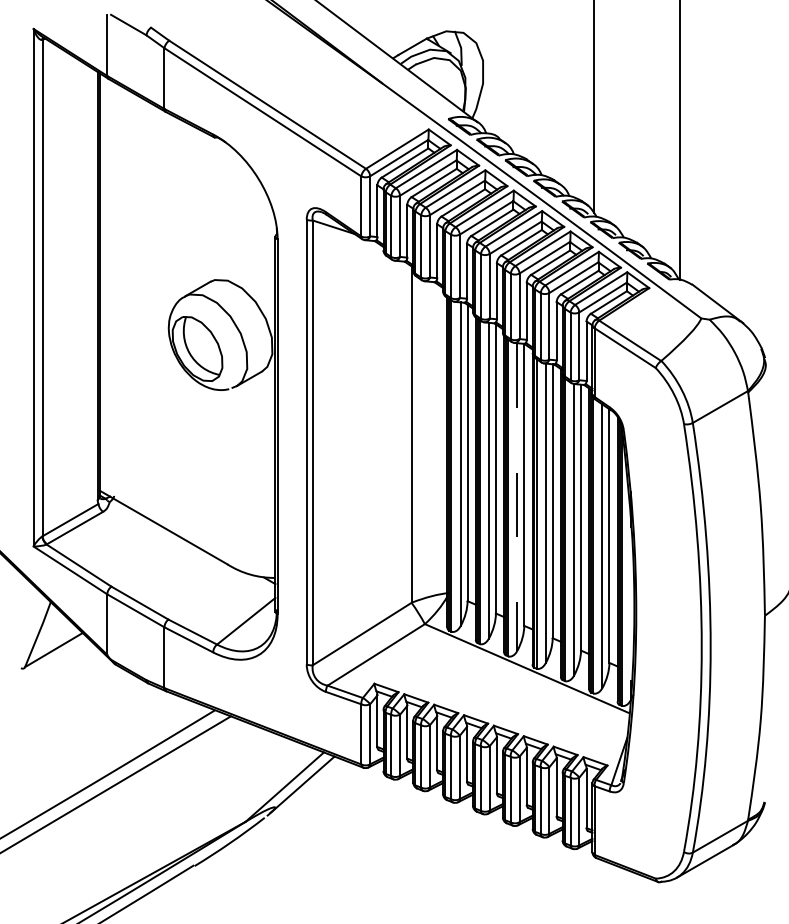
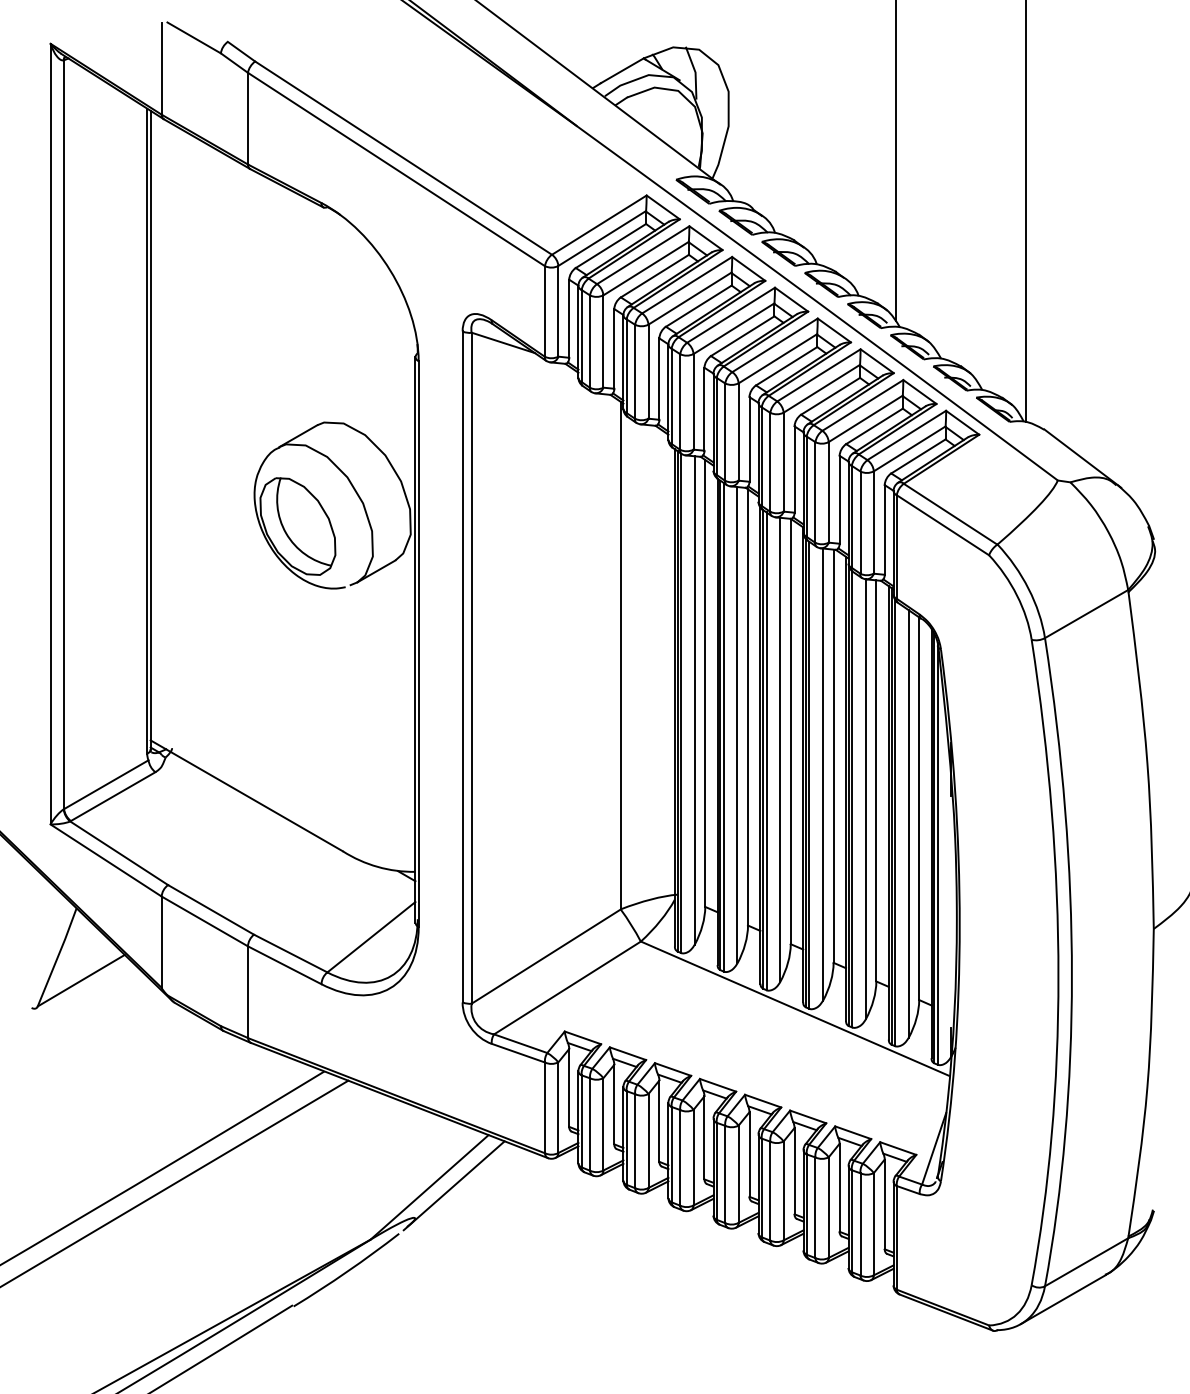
line: (517, 497) -> (780, 750), dashed -> solid

